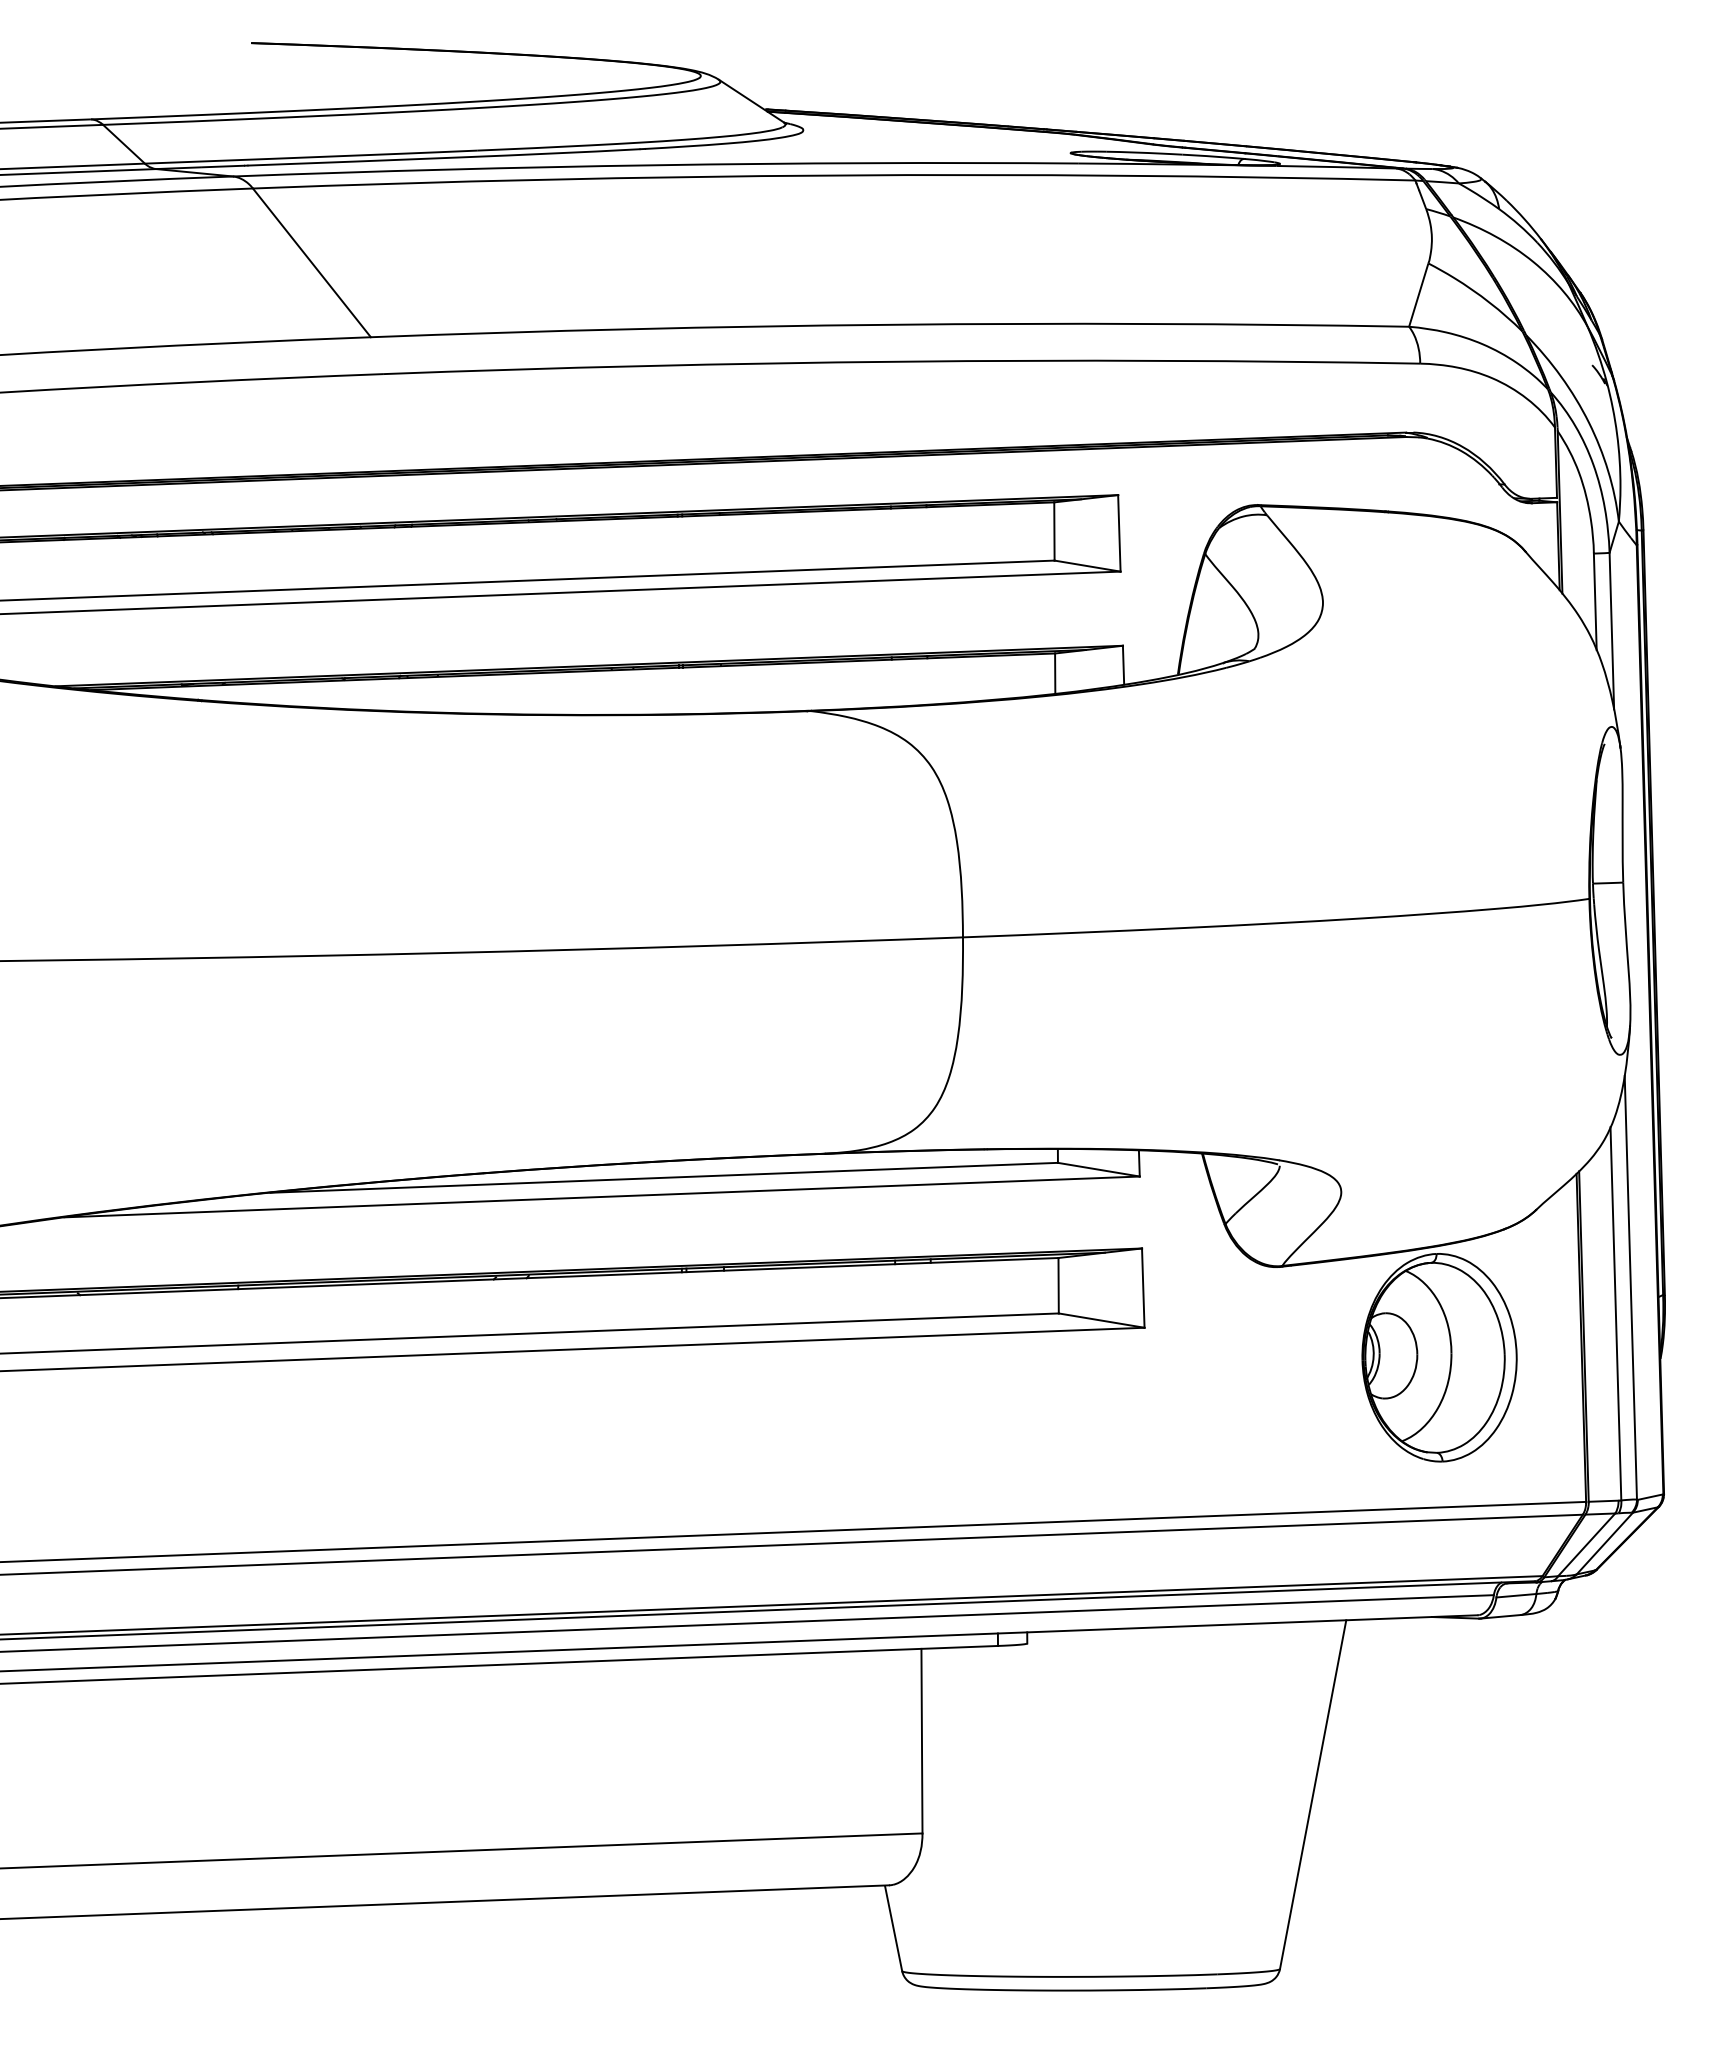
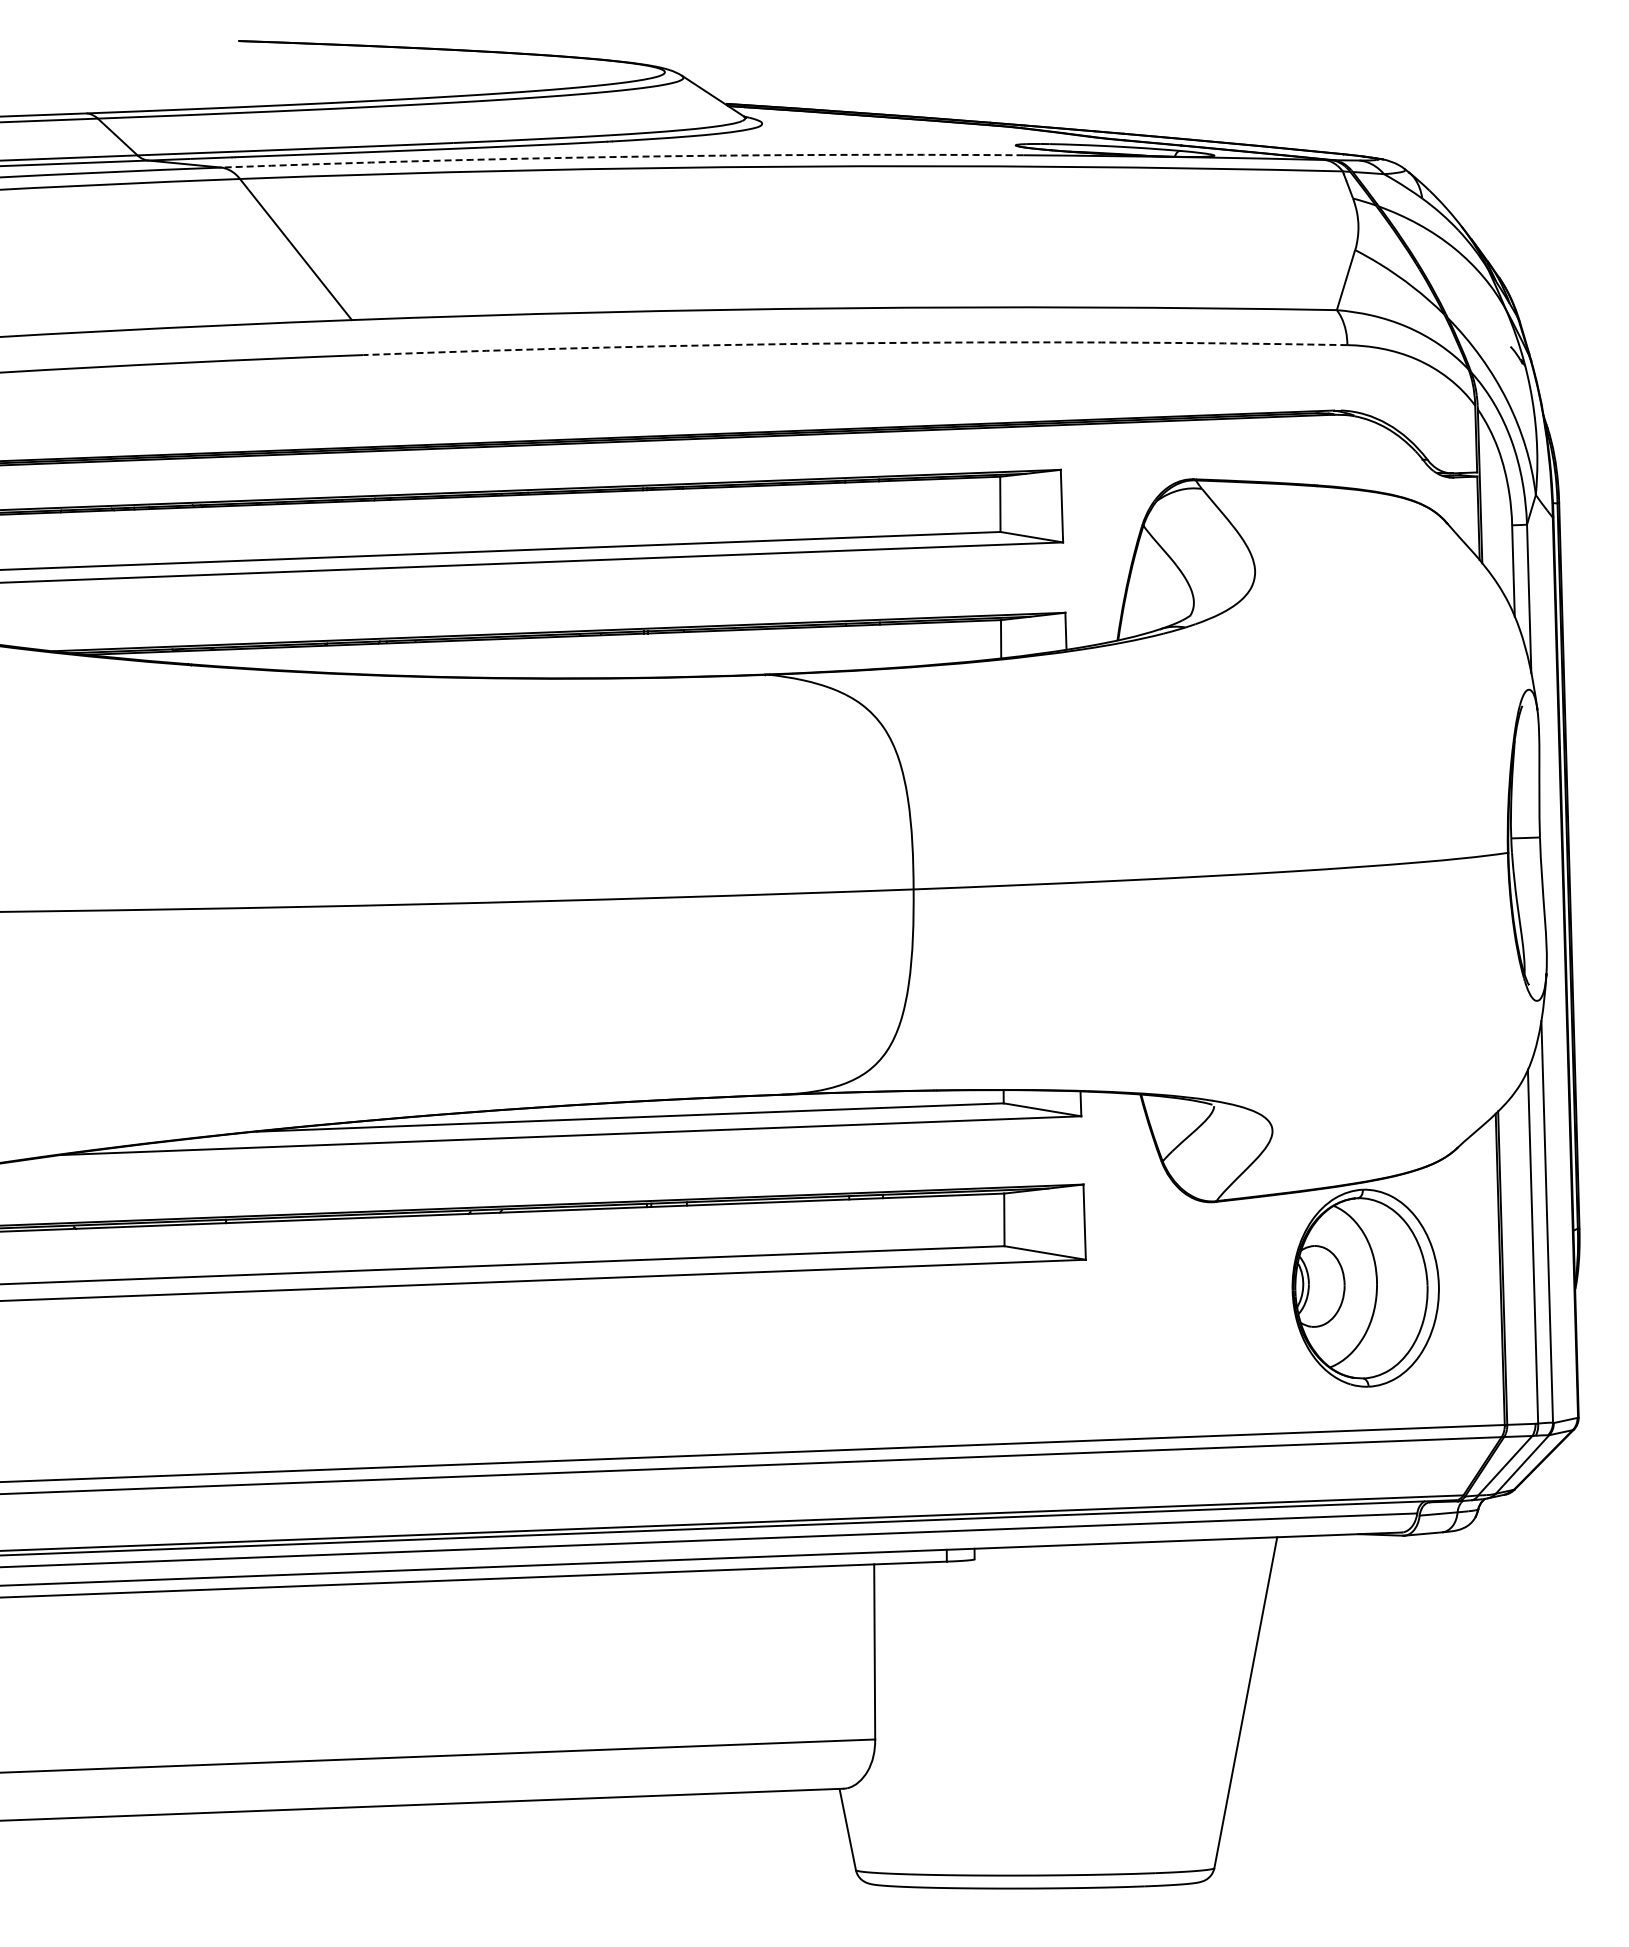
arc: (656, 164) -> (622, 156), solid -> dashed
arc: (901, 361) -> (855, 343), solid -> dashed

